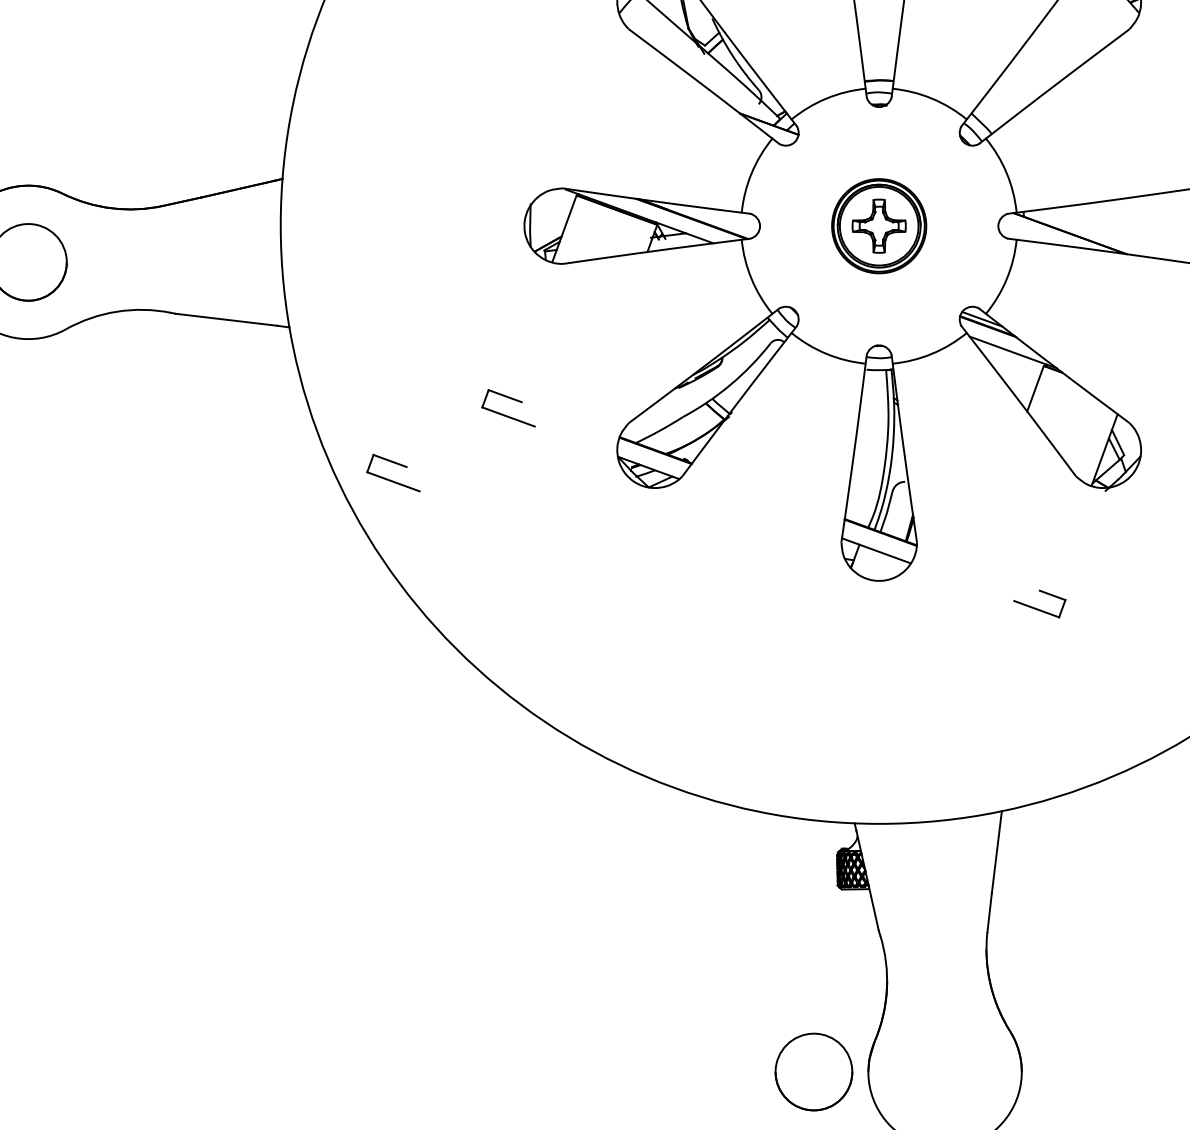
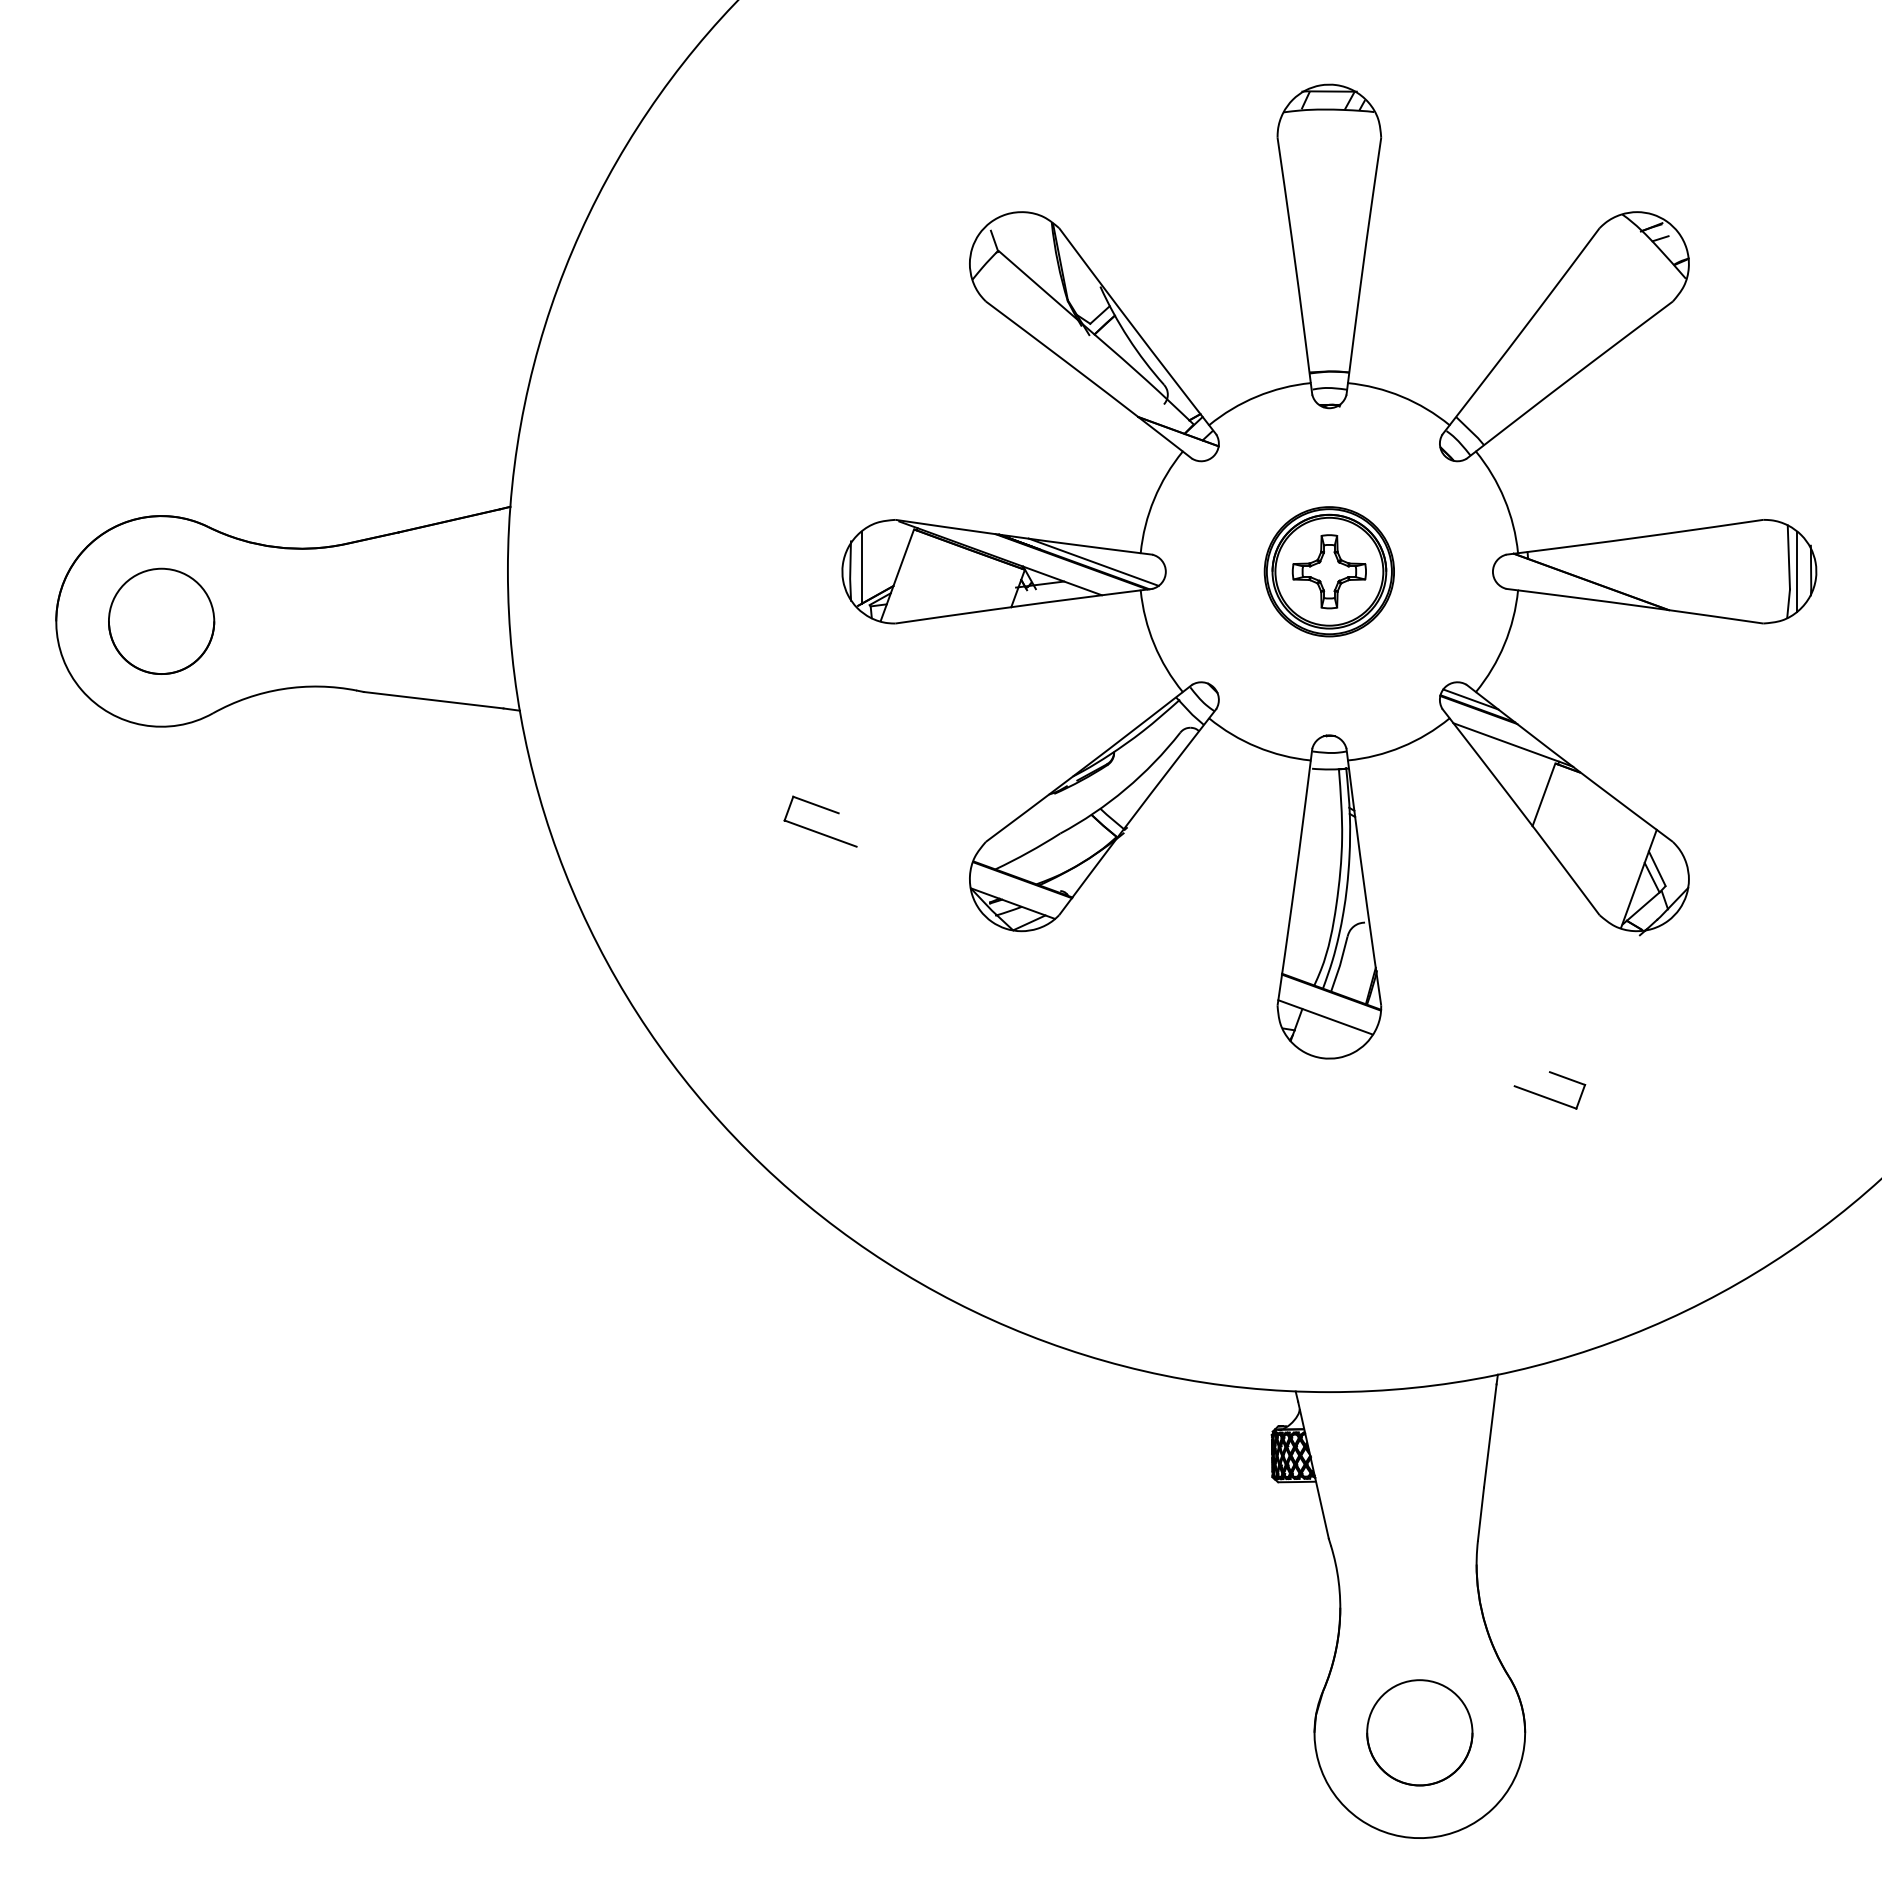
line: (707, 218) -> (1093, 561), added
line: (538, 223) -> (861, 567), added
part: (391, 480) -> (660, 920), removed
circle: (813, 1071) -> (1419, 1732), moved

